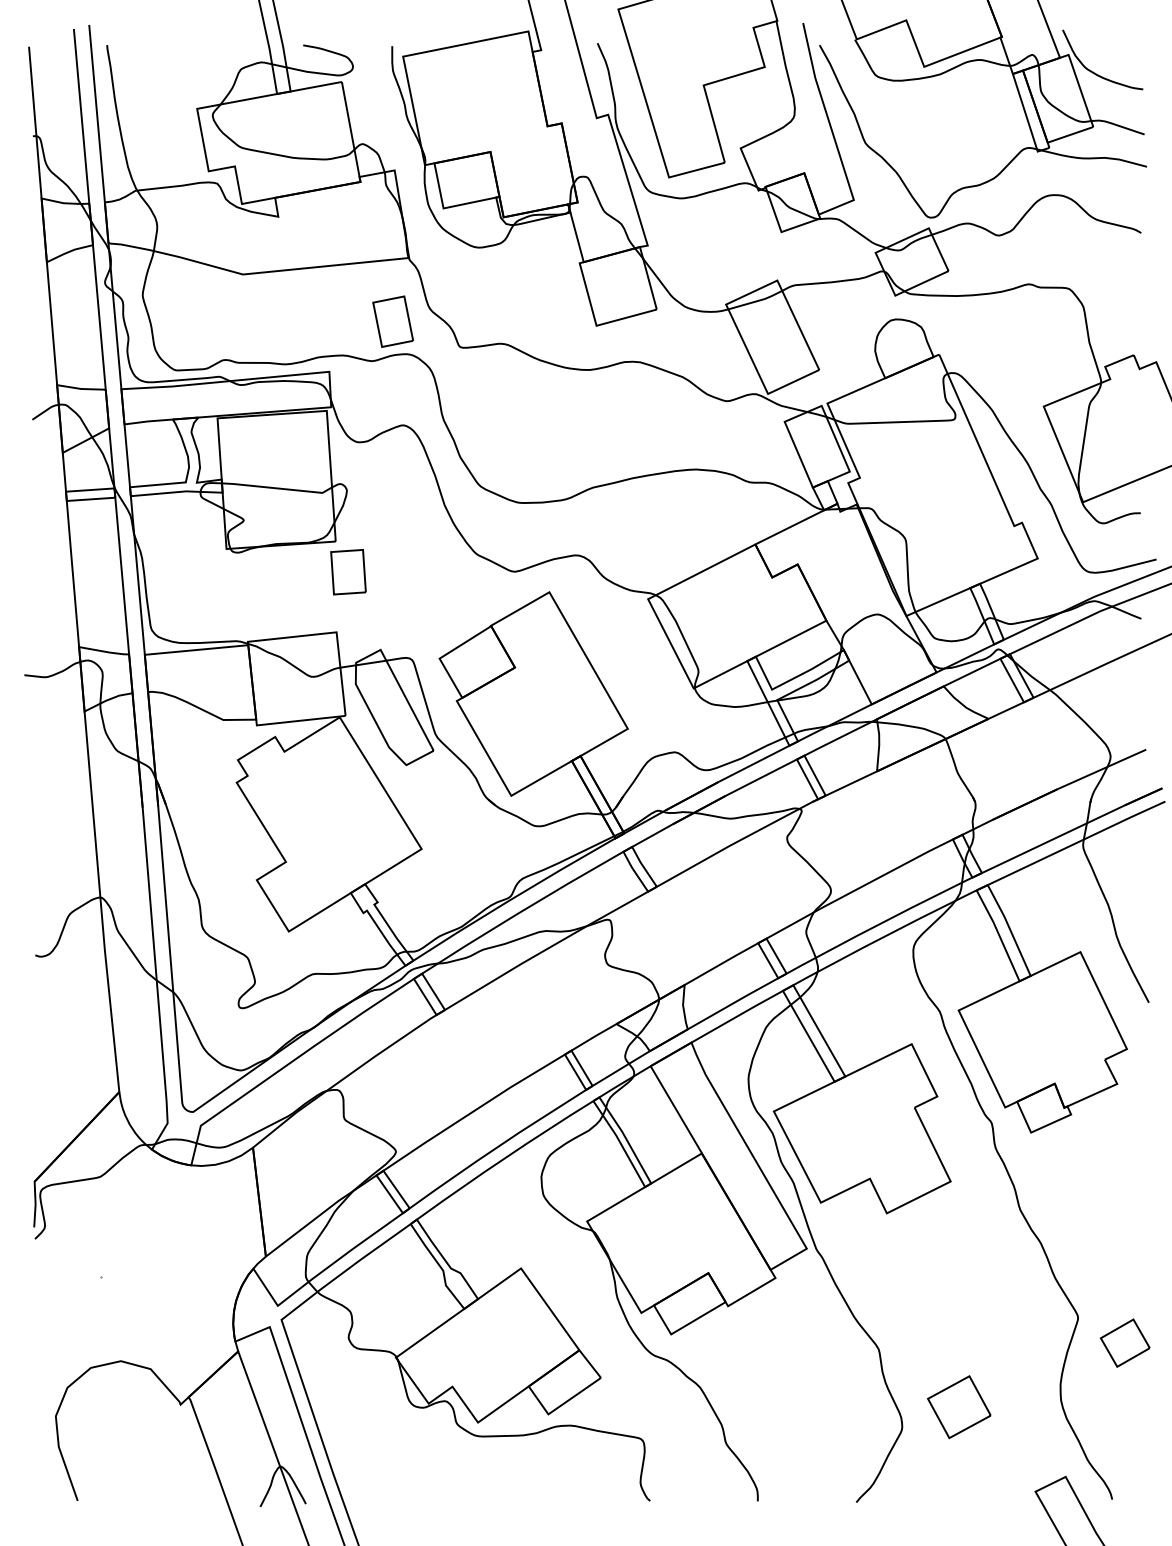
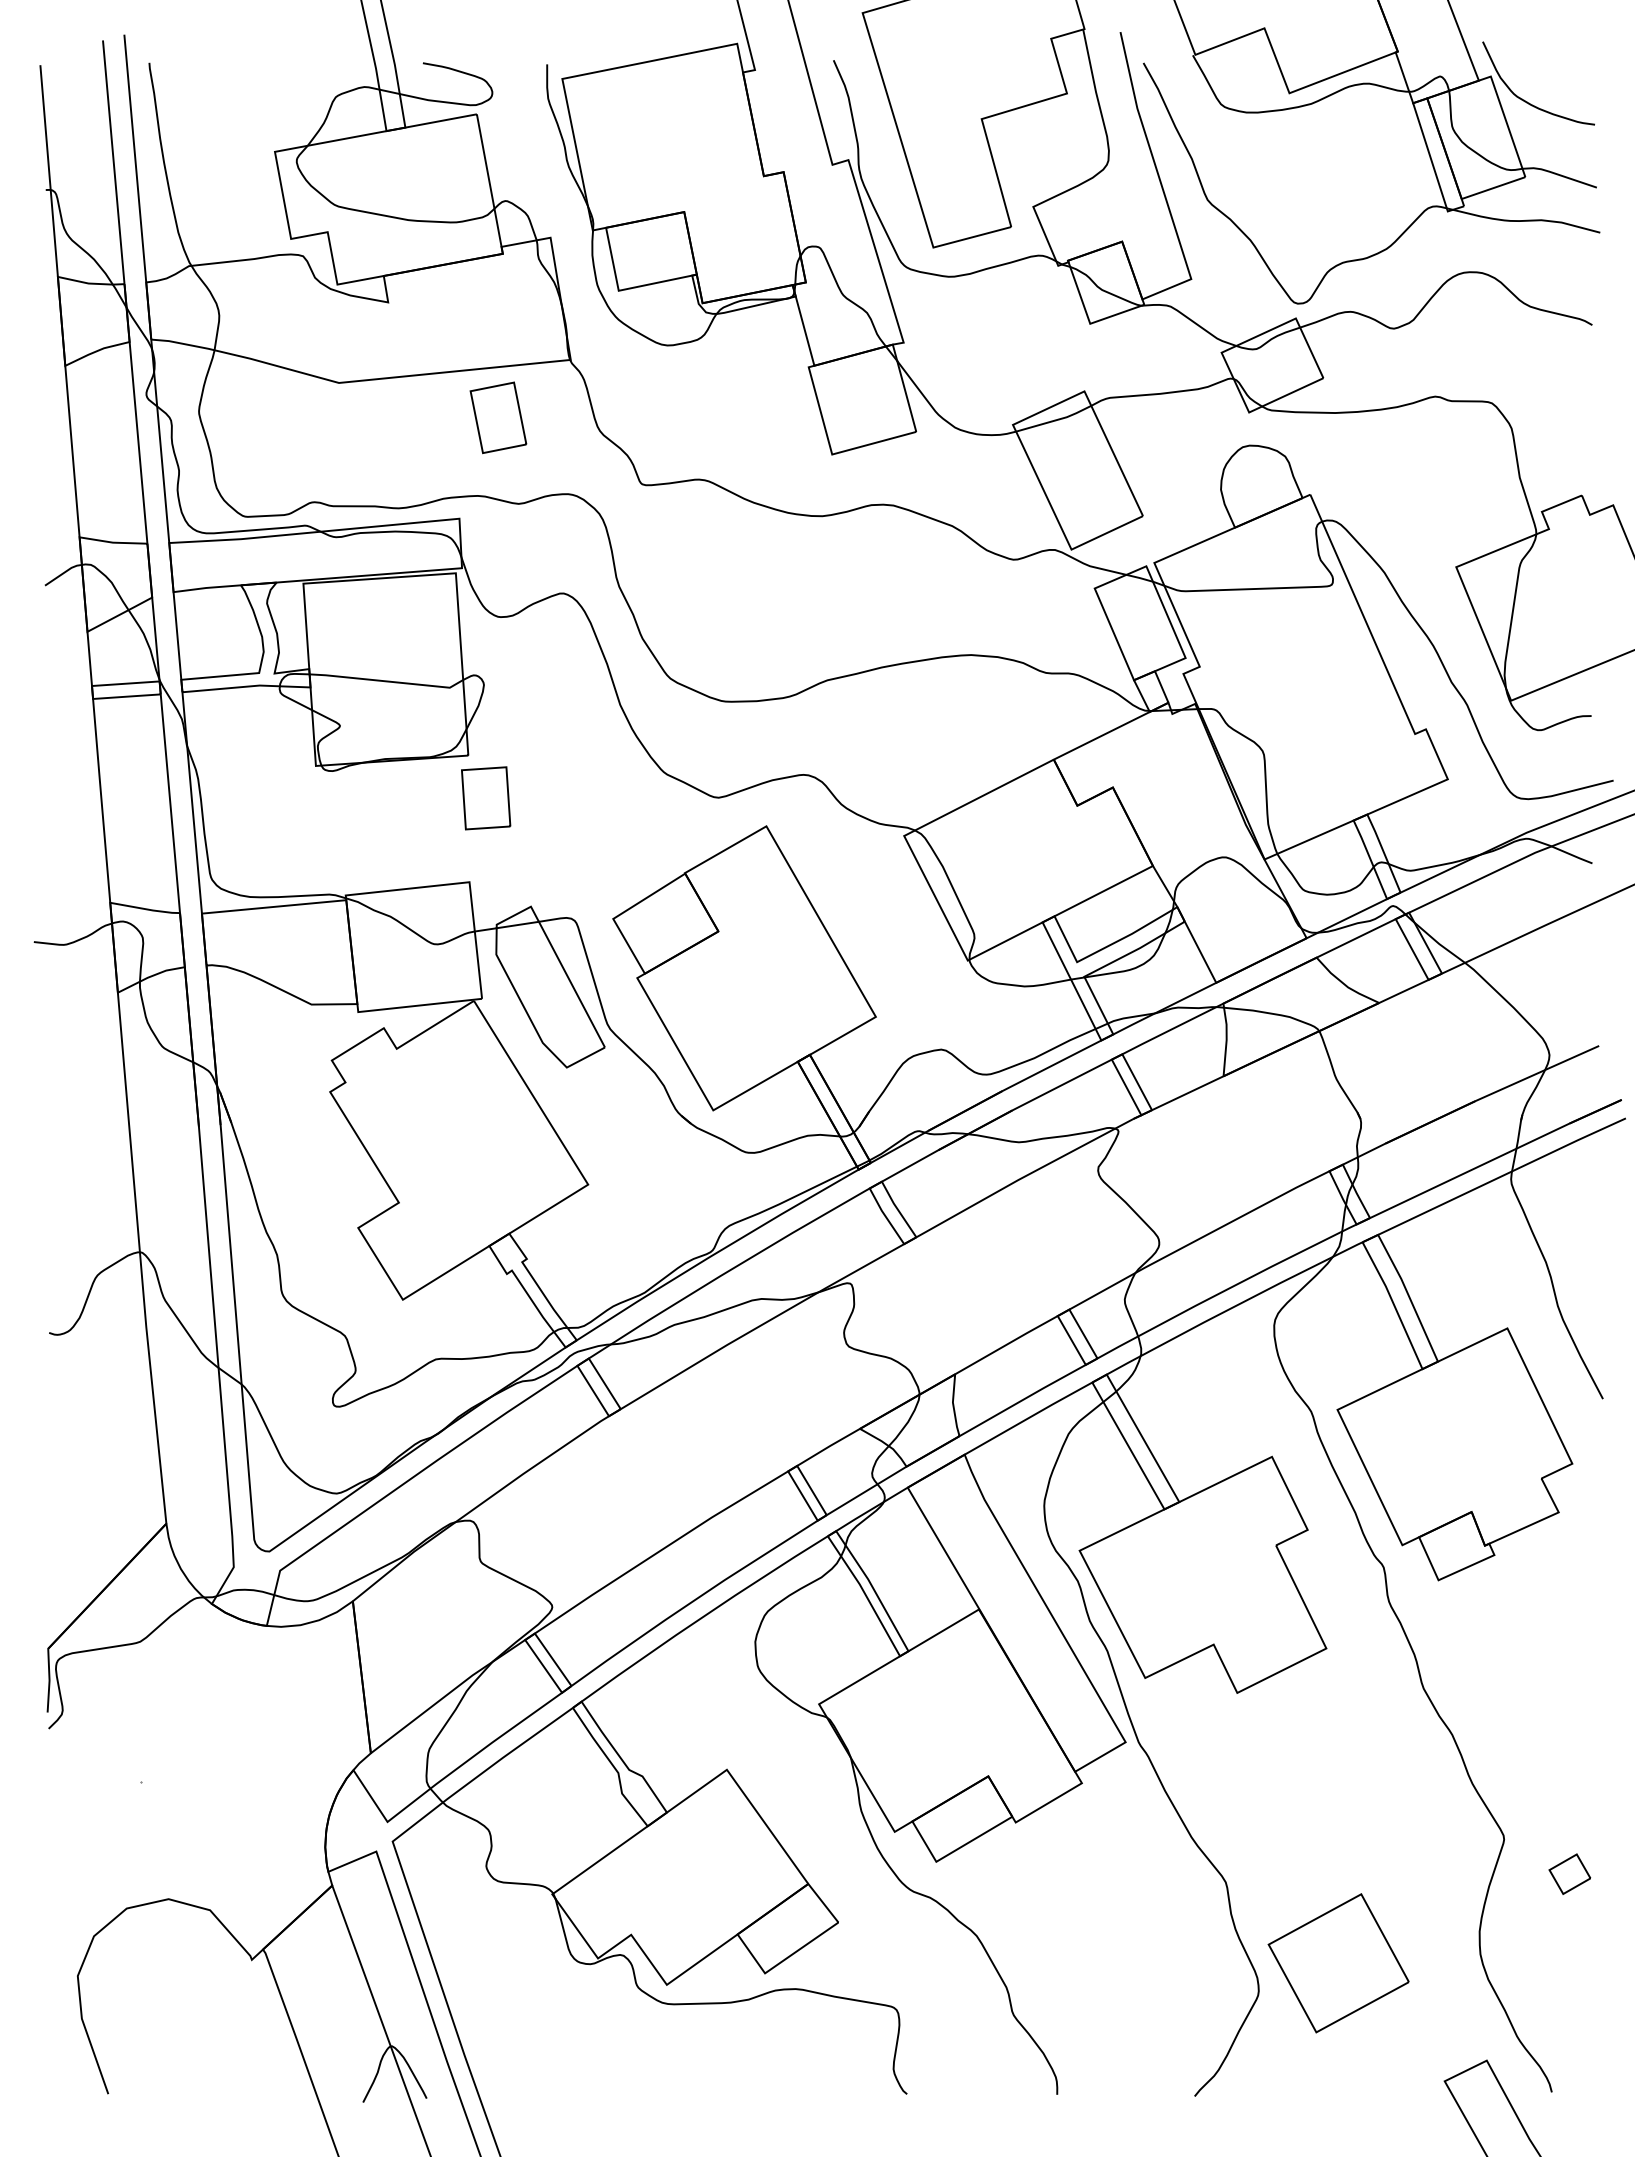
part: (393, 321) -> (498, 417), moved
part: (1124, 1343) -> (1569, 1874), size x0.6
part: (958, 1407) -> (1337, 1963), size x1.6

